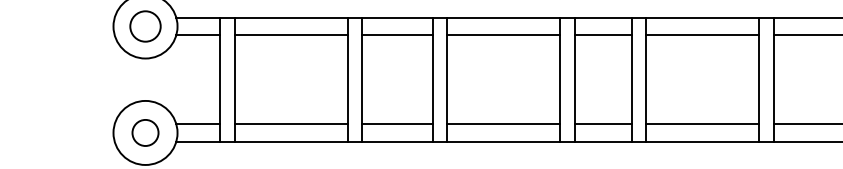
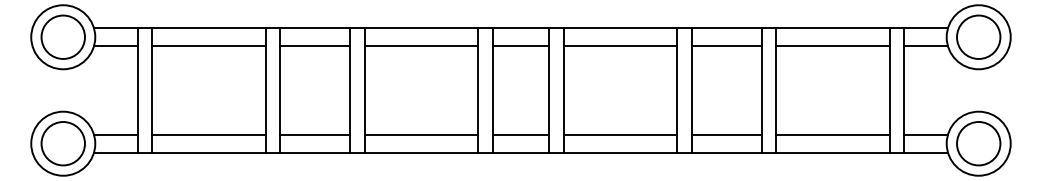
circle: (144, 25) -> (62, 36), size x1.43
circle: (144, 132) -> (62, 143), size x1.67

